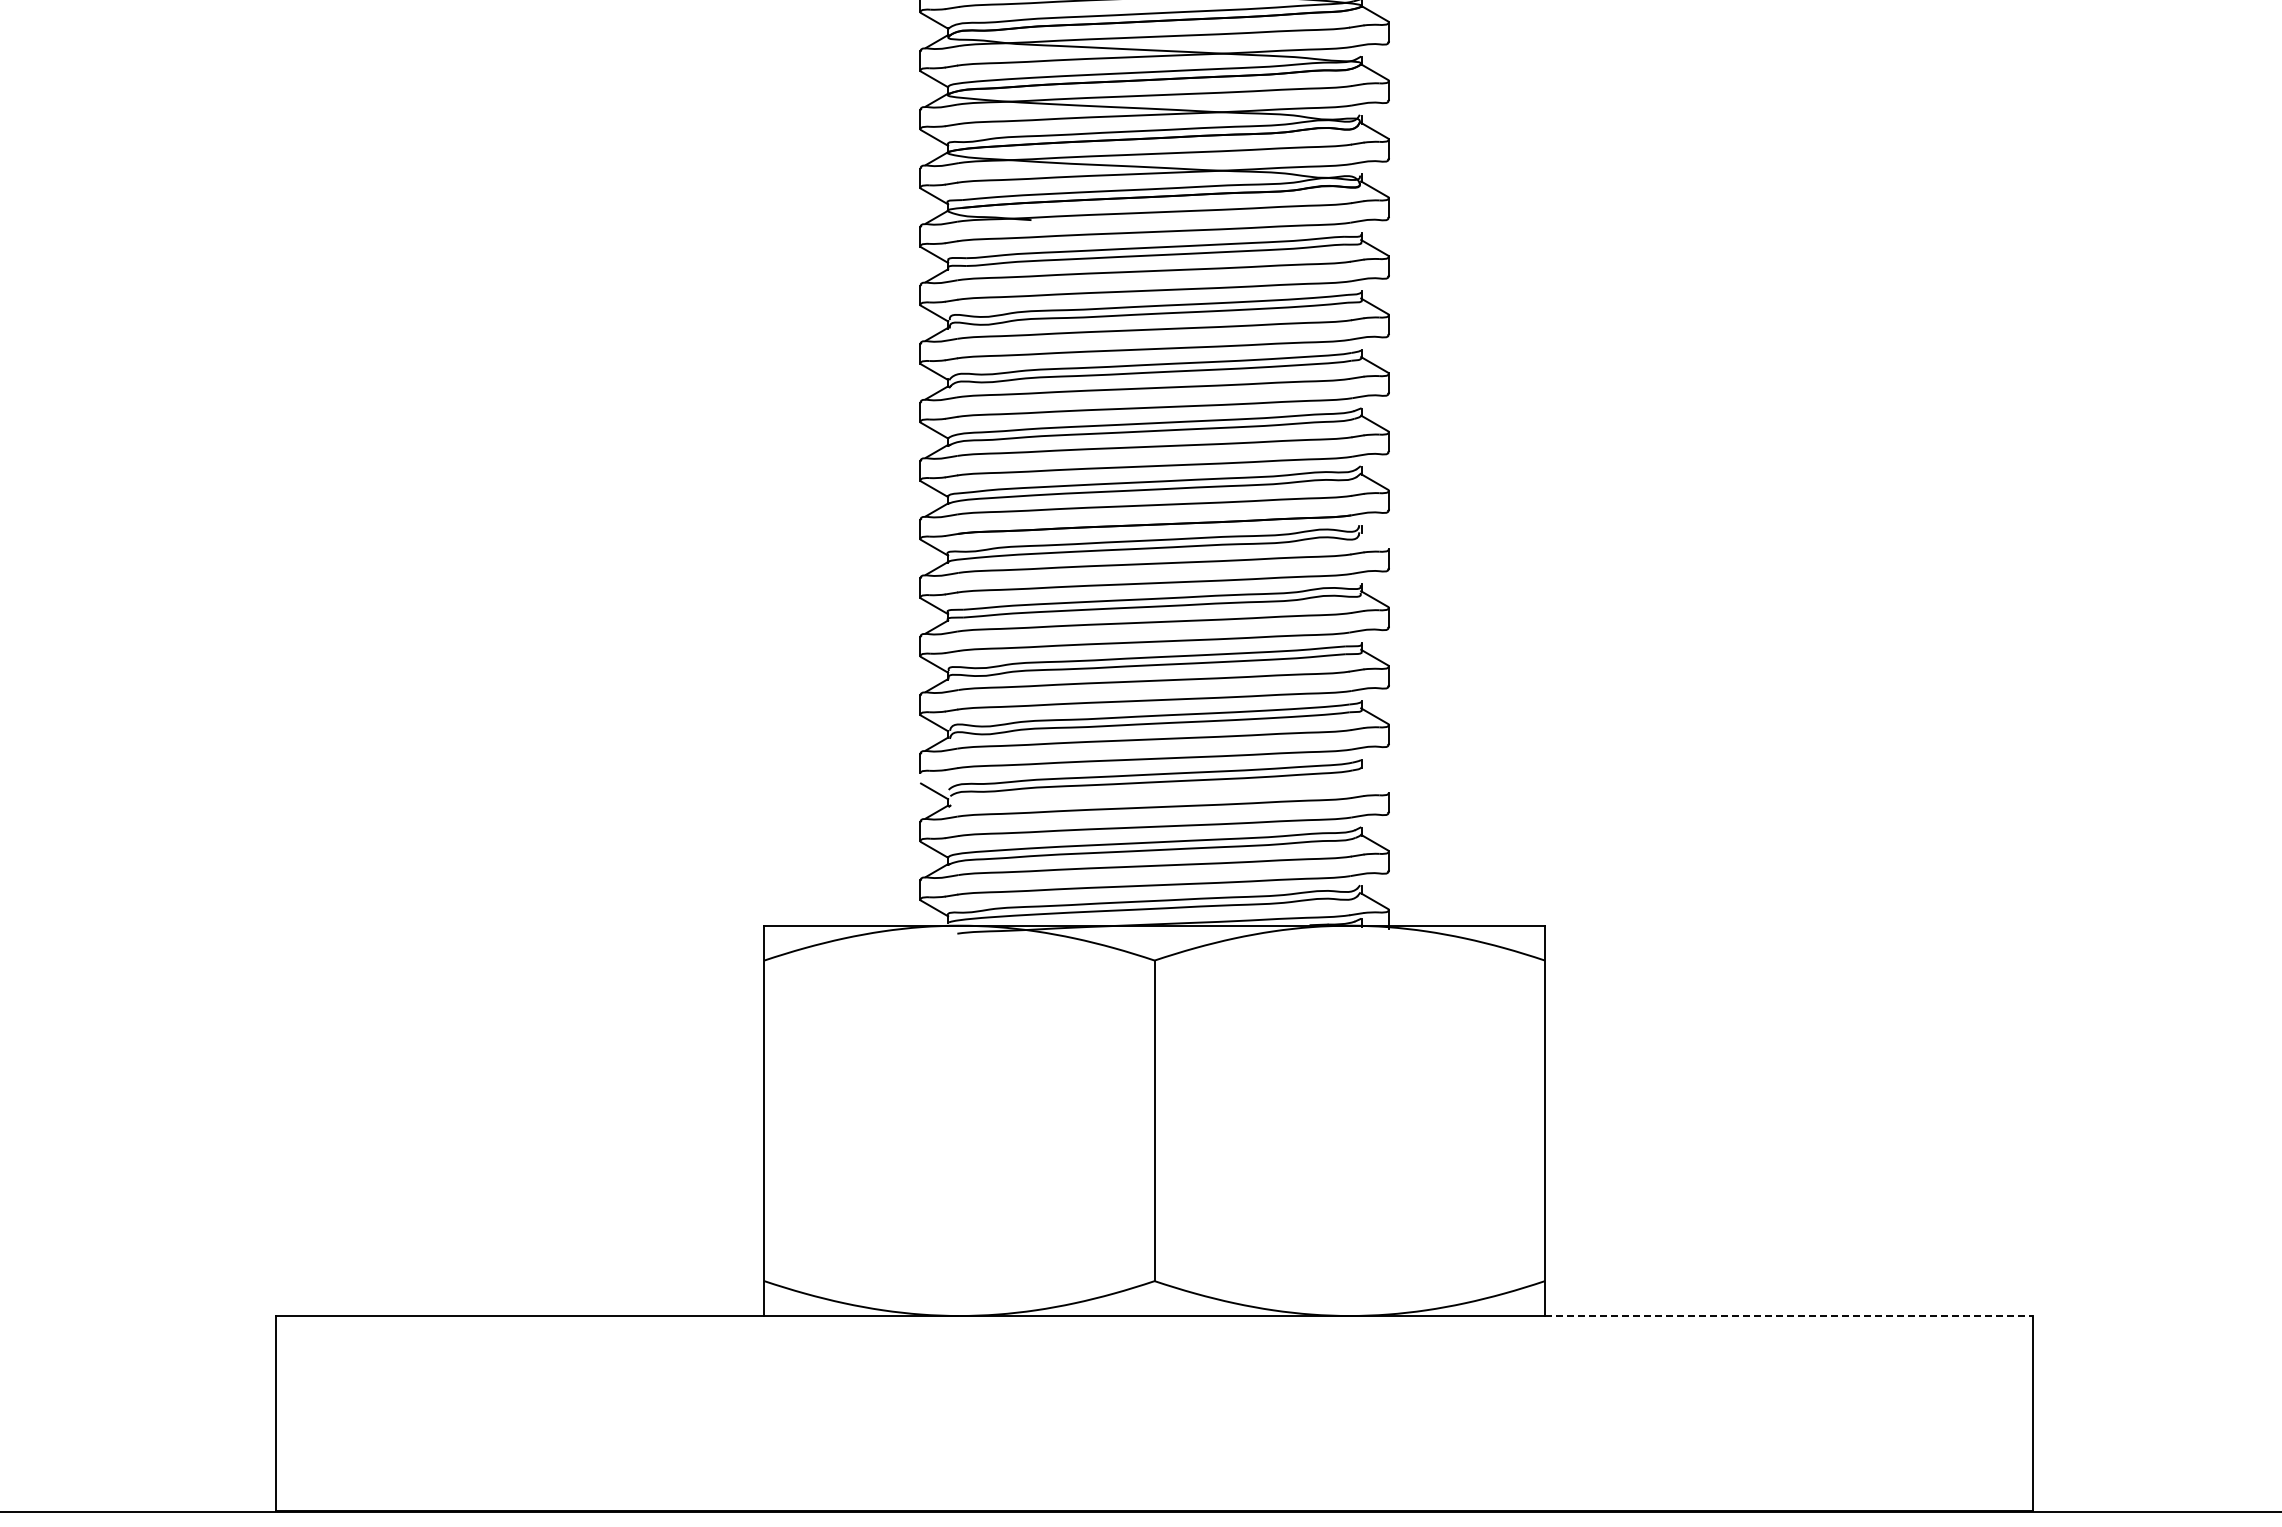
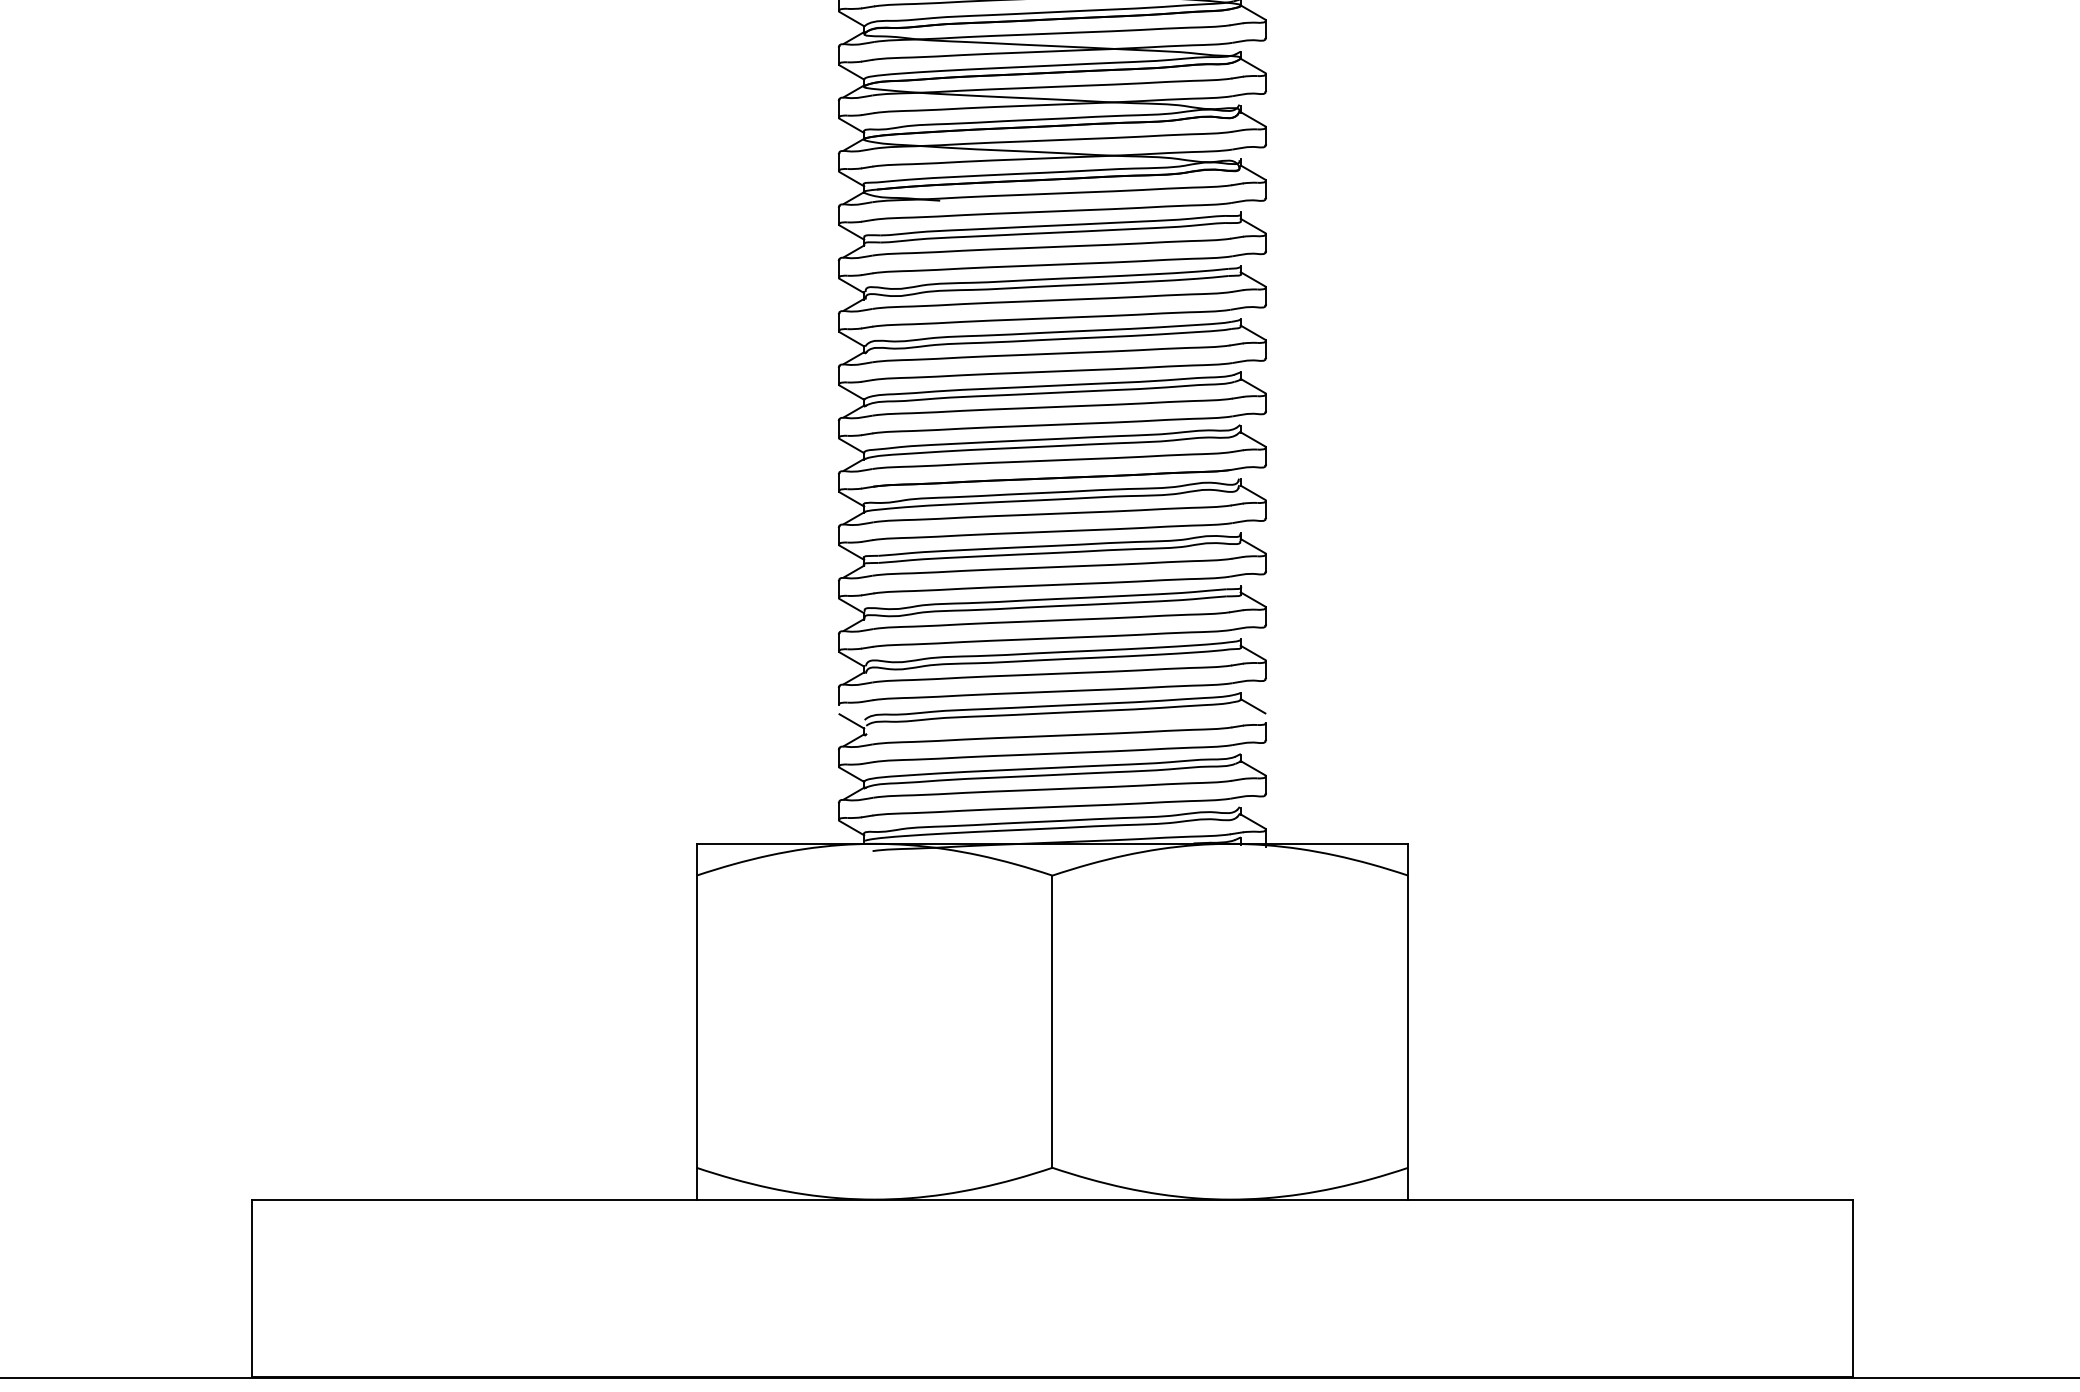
line: (1374, 540) -> (1252, 492), added
line: (1374, 774) -> (1252, 706), added
line: (1788, 1316) -> (1630, 1200), dashed -> solid

